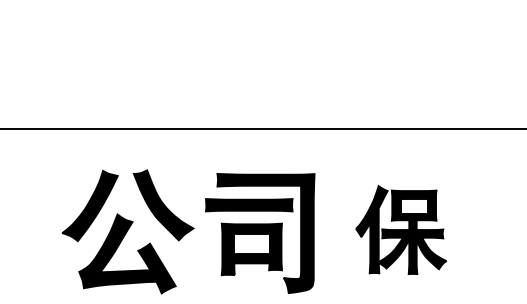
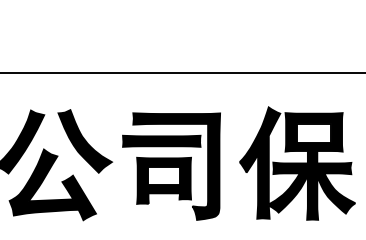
part: (401, 229) -> (297, 163), size x1.43

